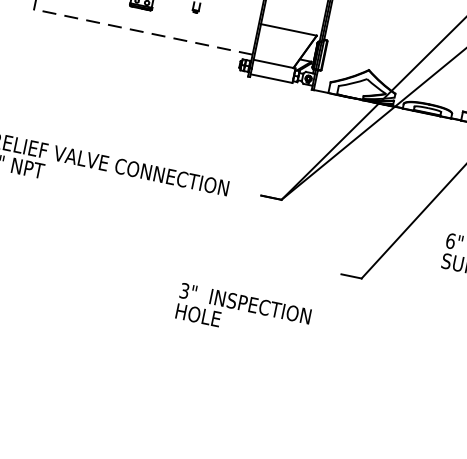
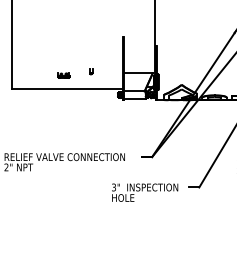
line: (142, 32) -> (67, 89), dashed -> solid
text: (244, 313) -> (145, 192), moved

